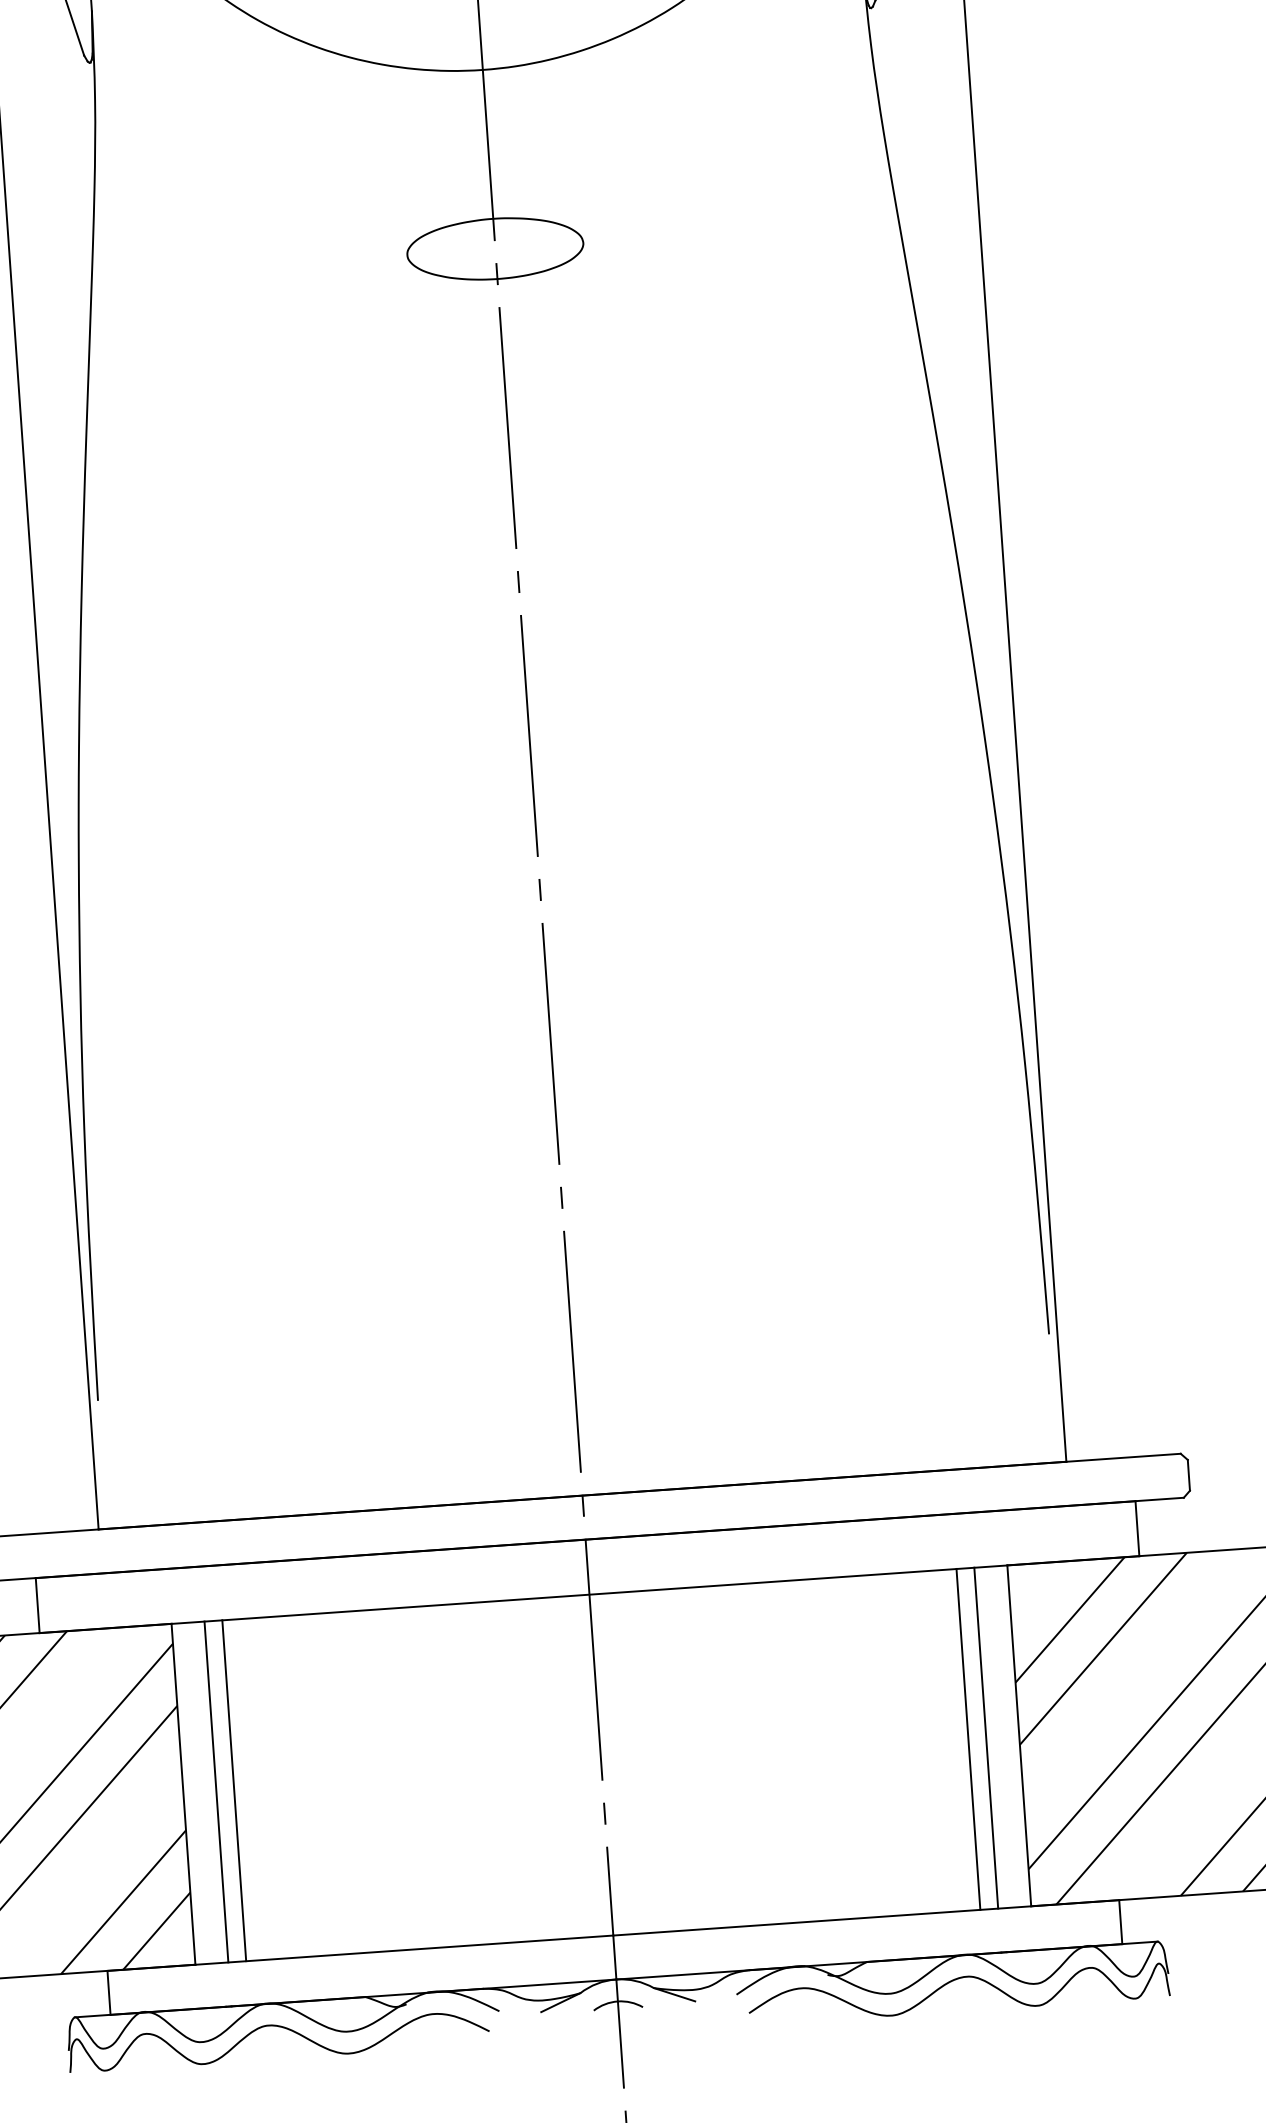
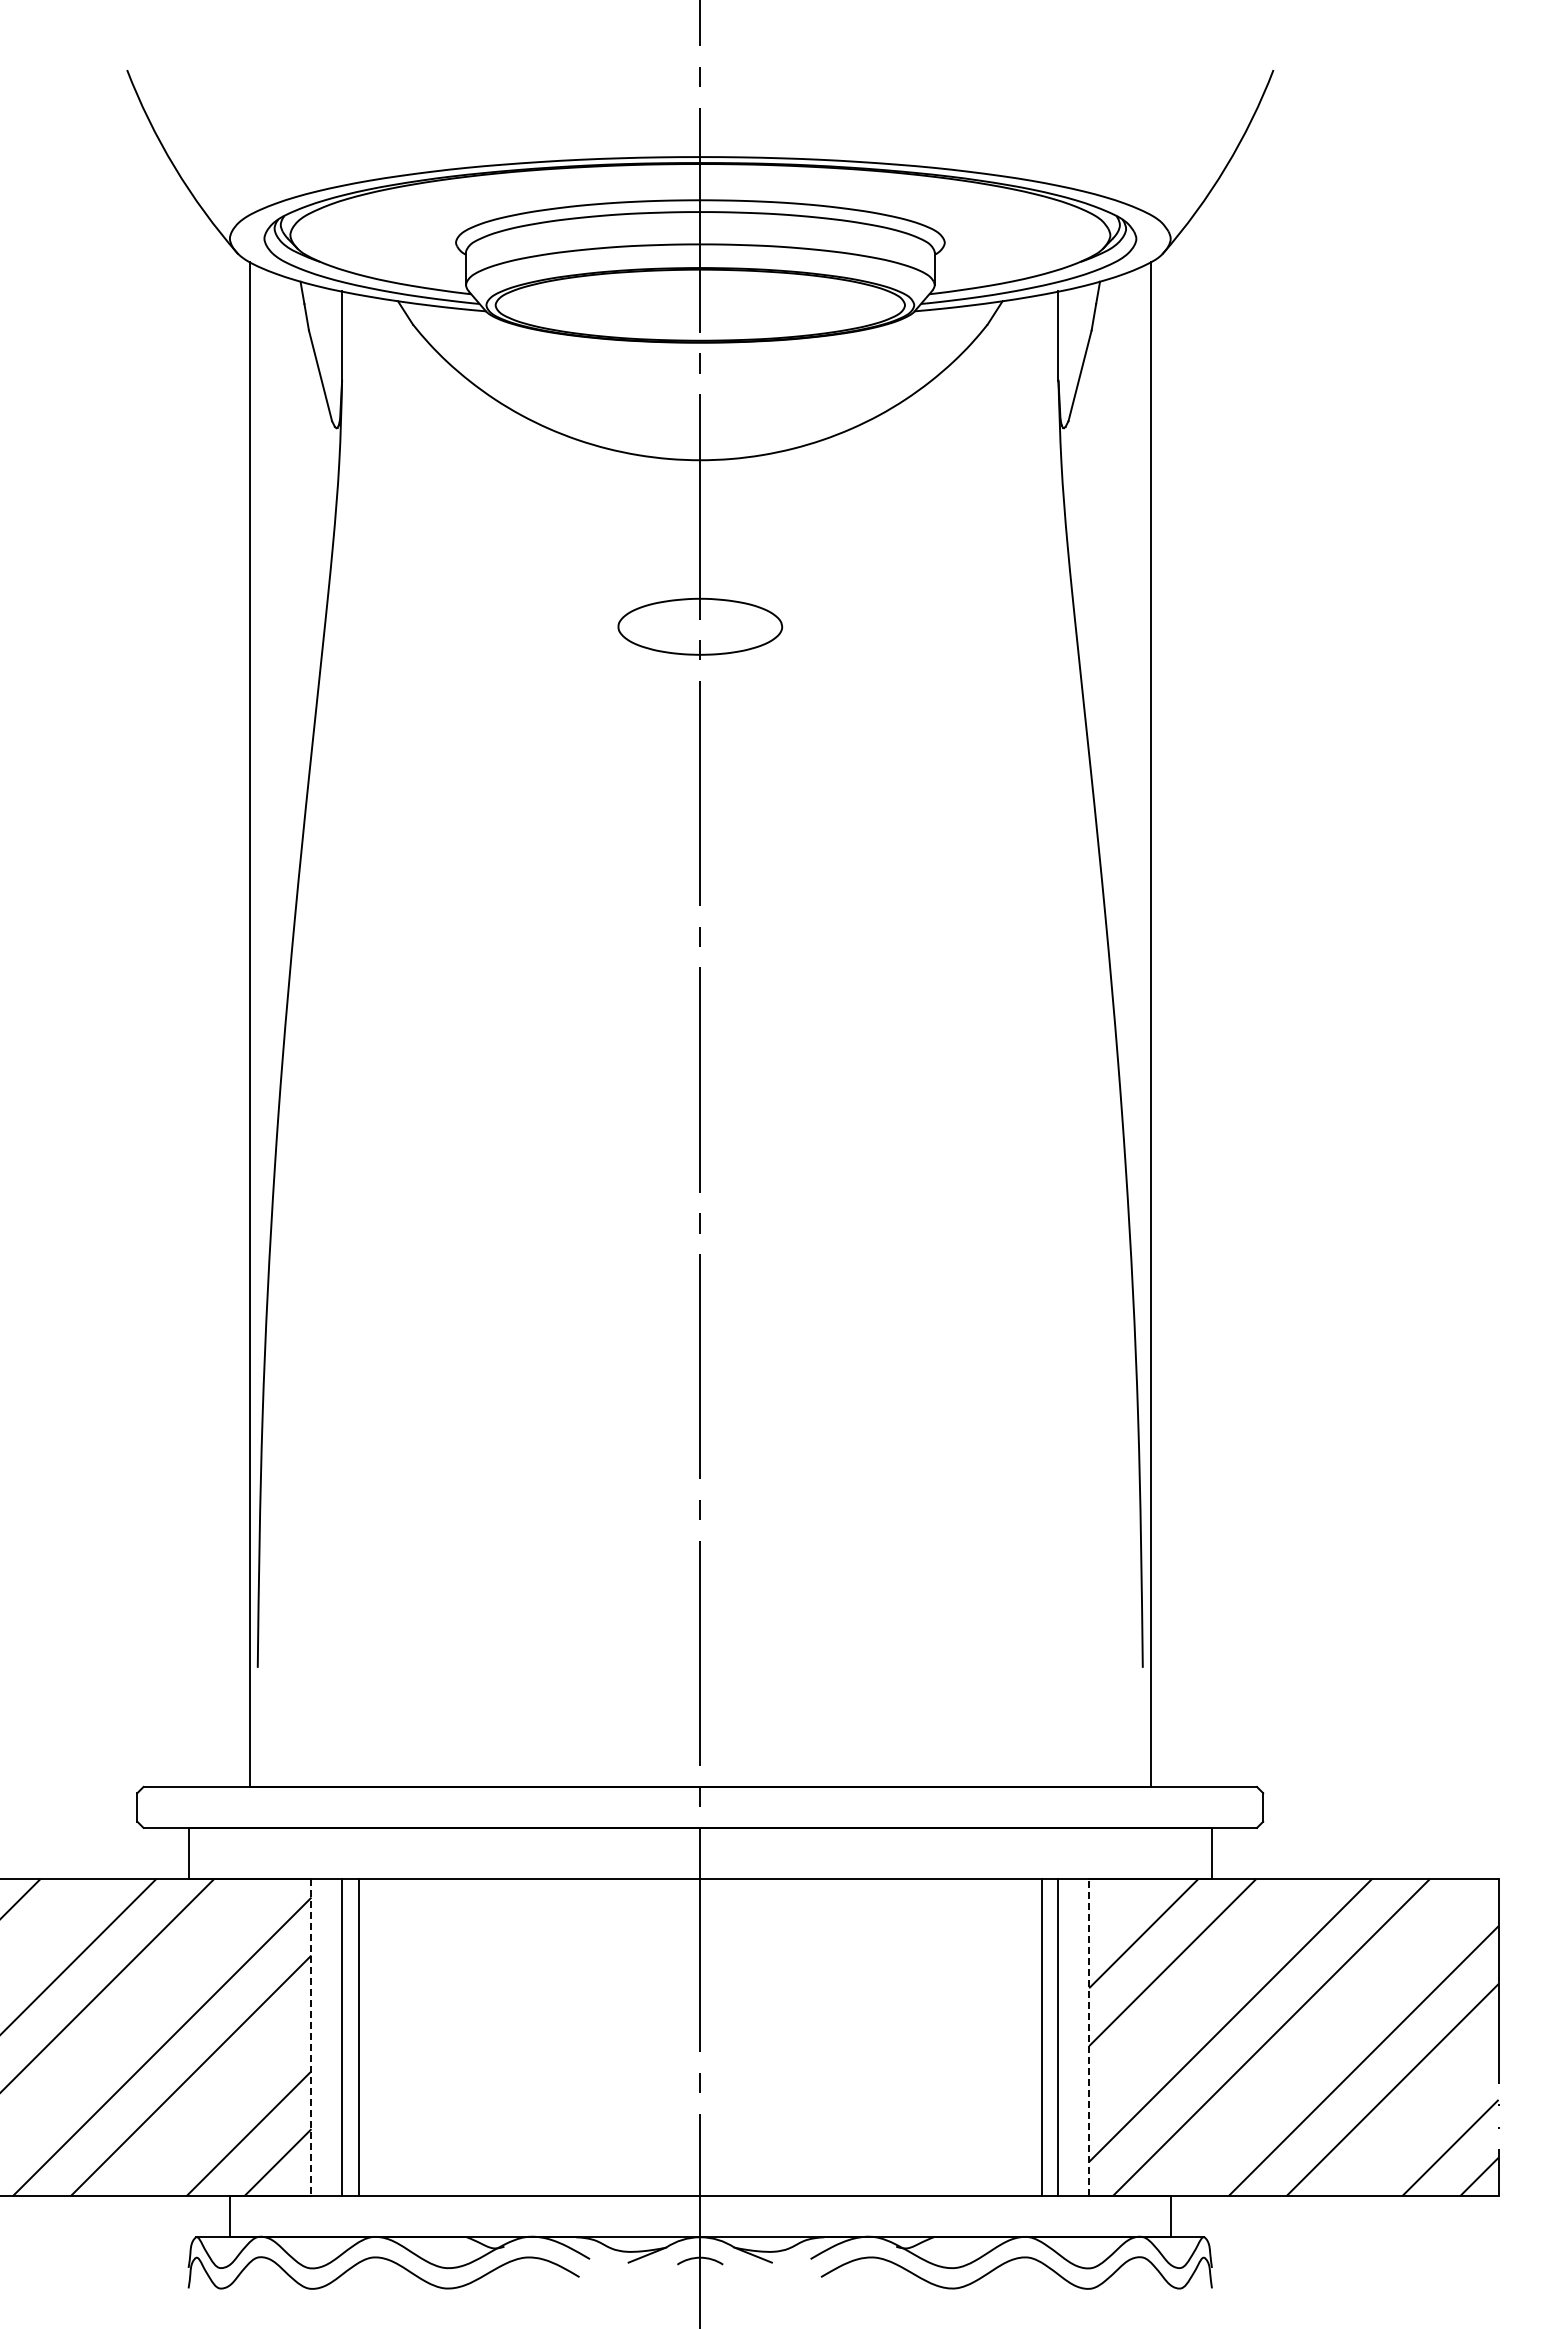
line: (1019, 1735) -> (1089, 2037), solid -> dashed
line: (183, 1794) -> (311, 2037), solid -> dashed

